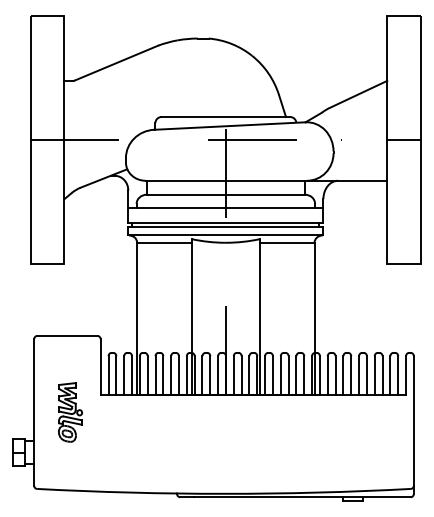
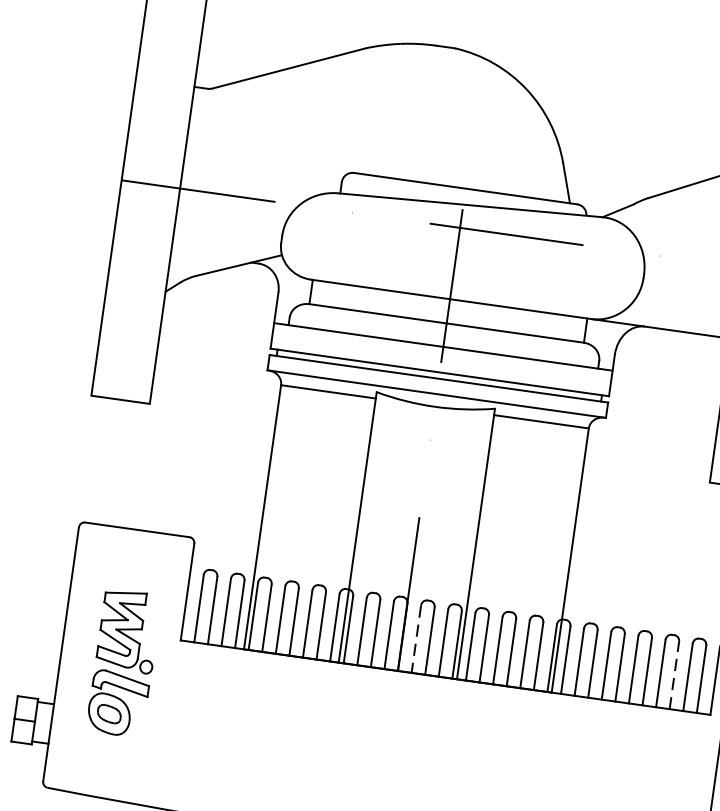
line: (382, 375) -> (674, 675), solid -> dashed
line: (233, 376) -> (415, 640), solid -> dashed
part: (70, 412) -> (124, 663), size x1.4

